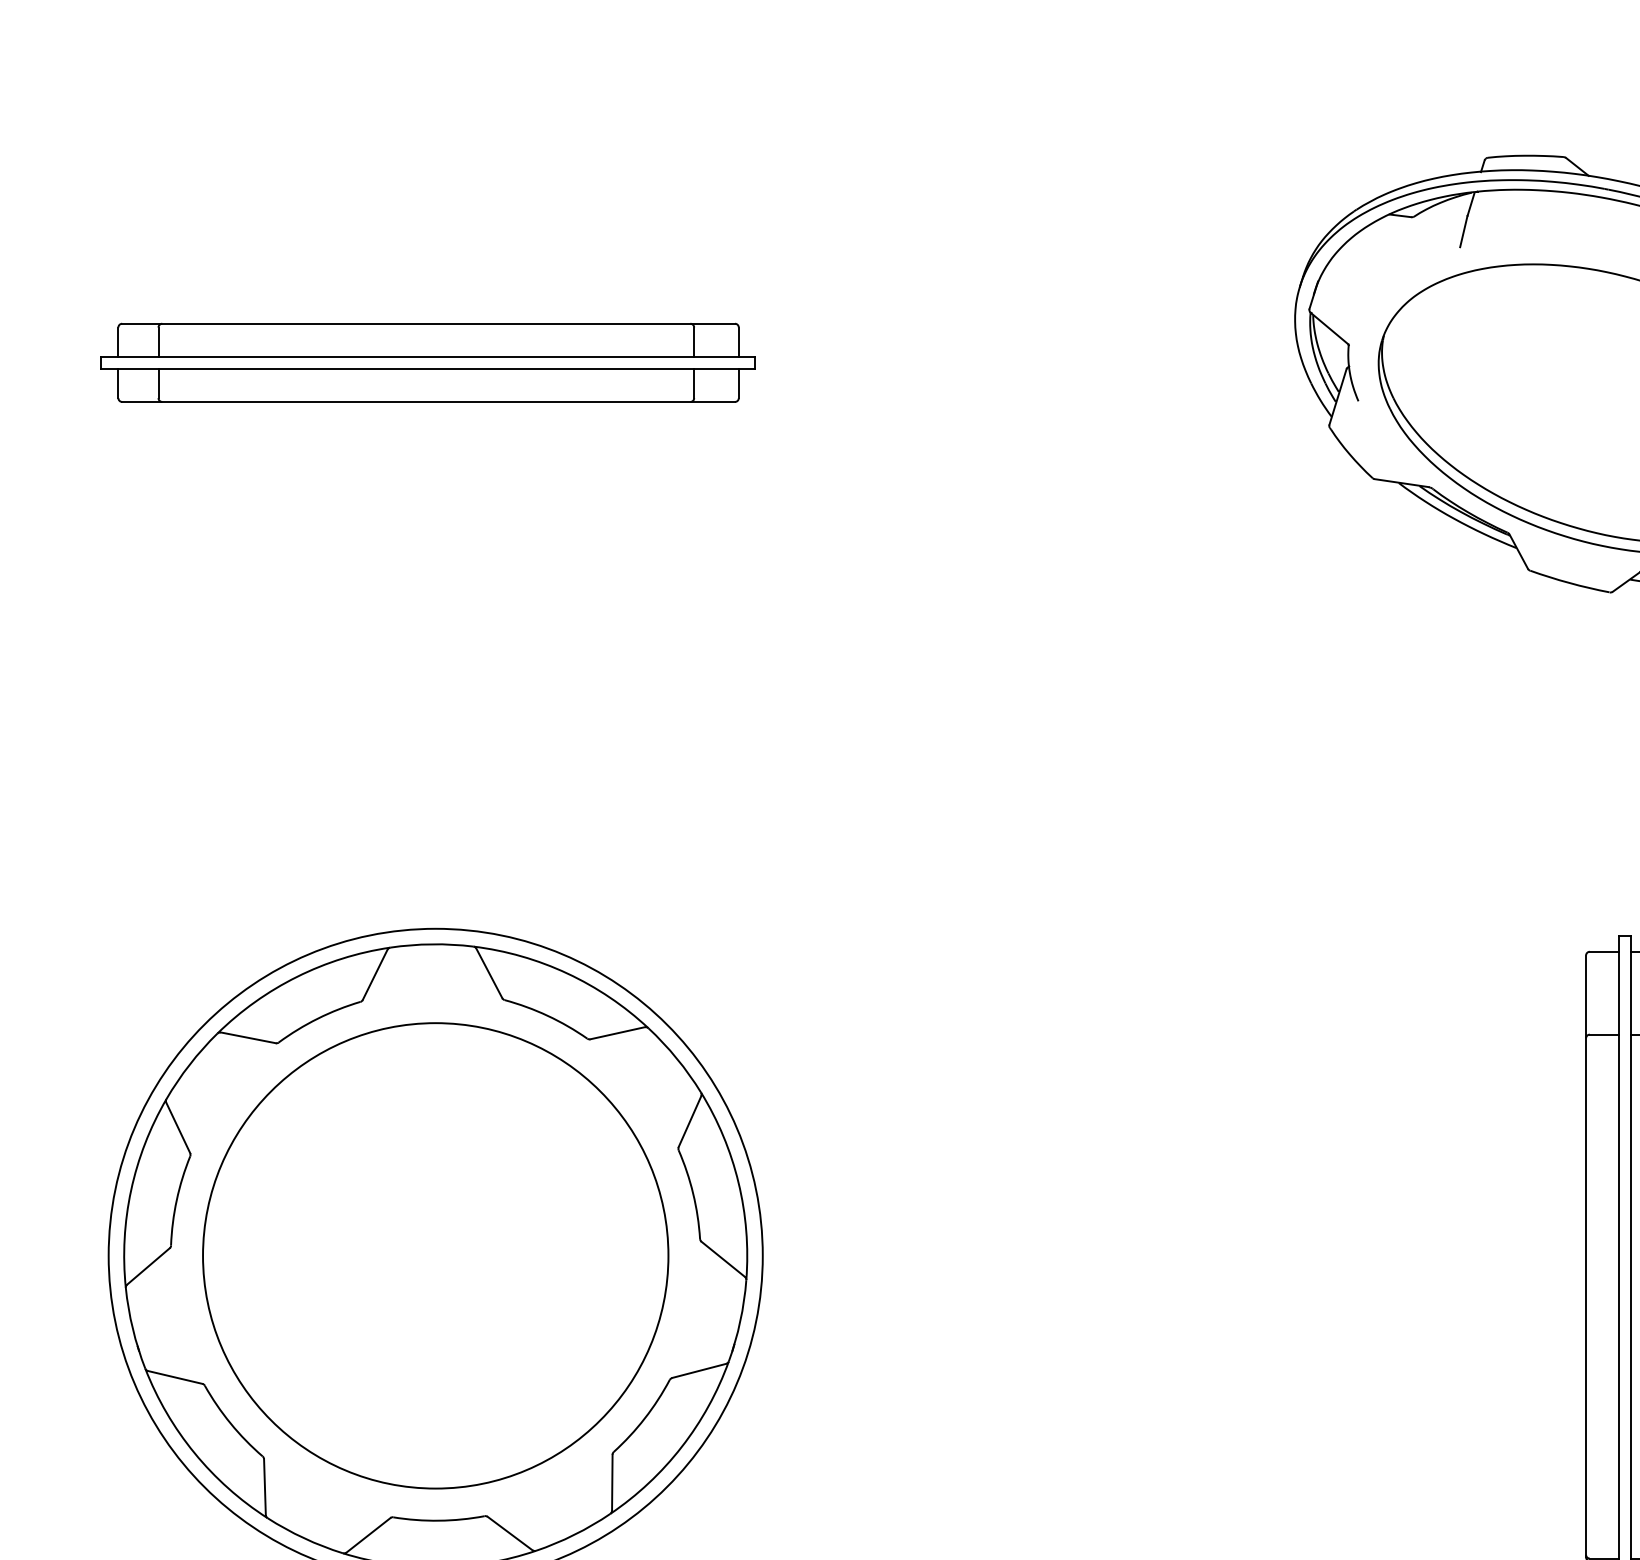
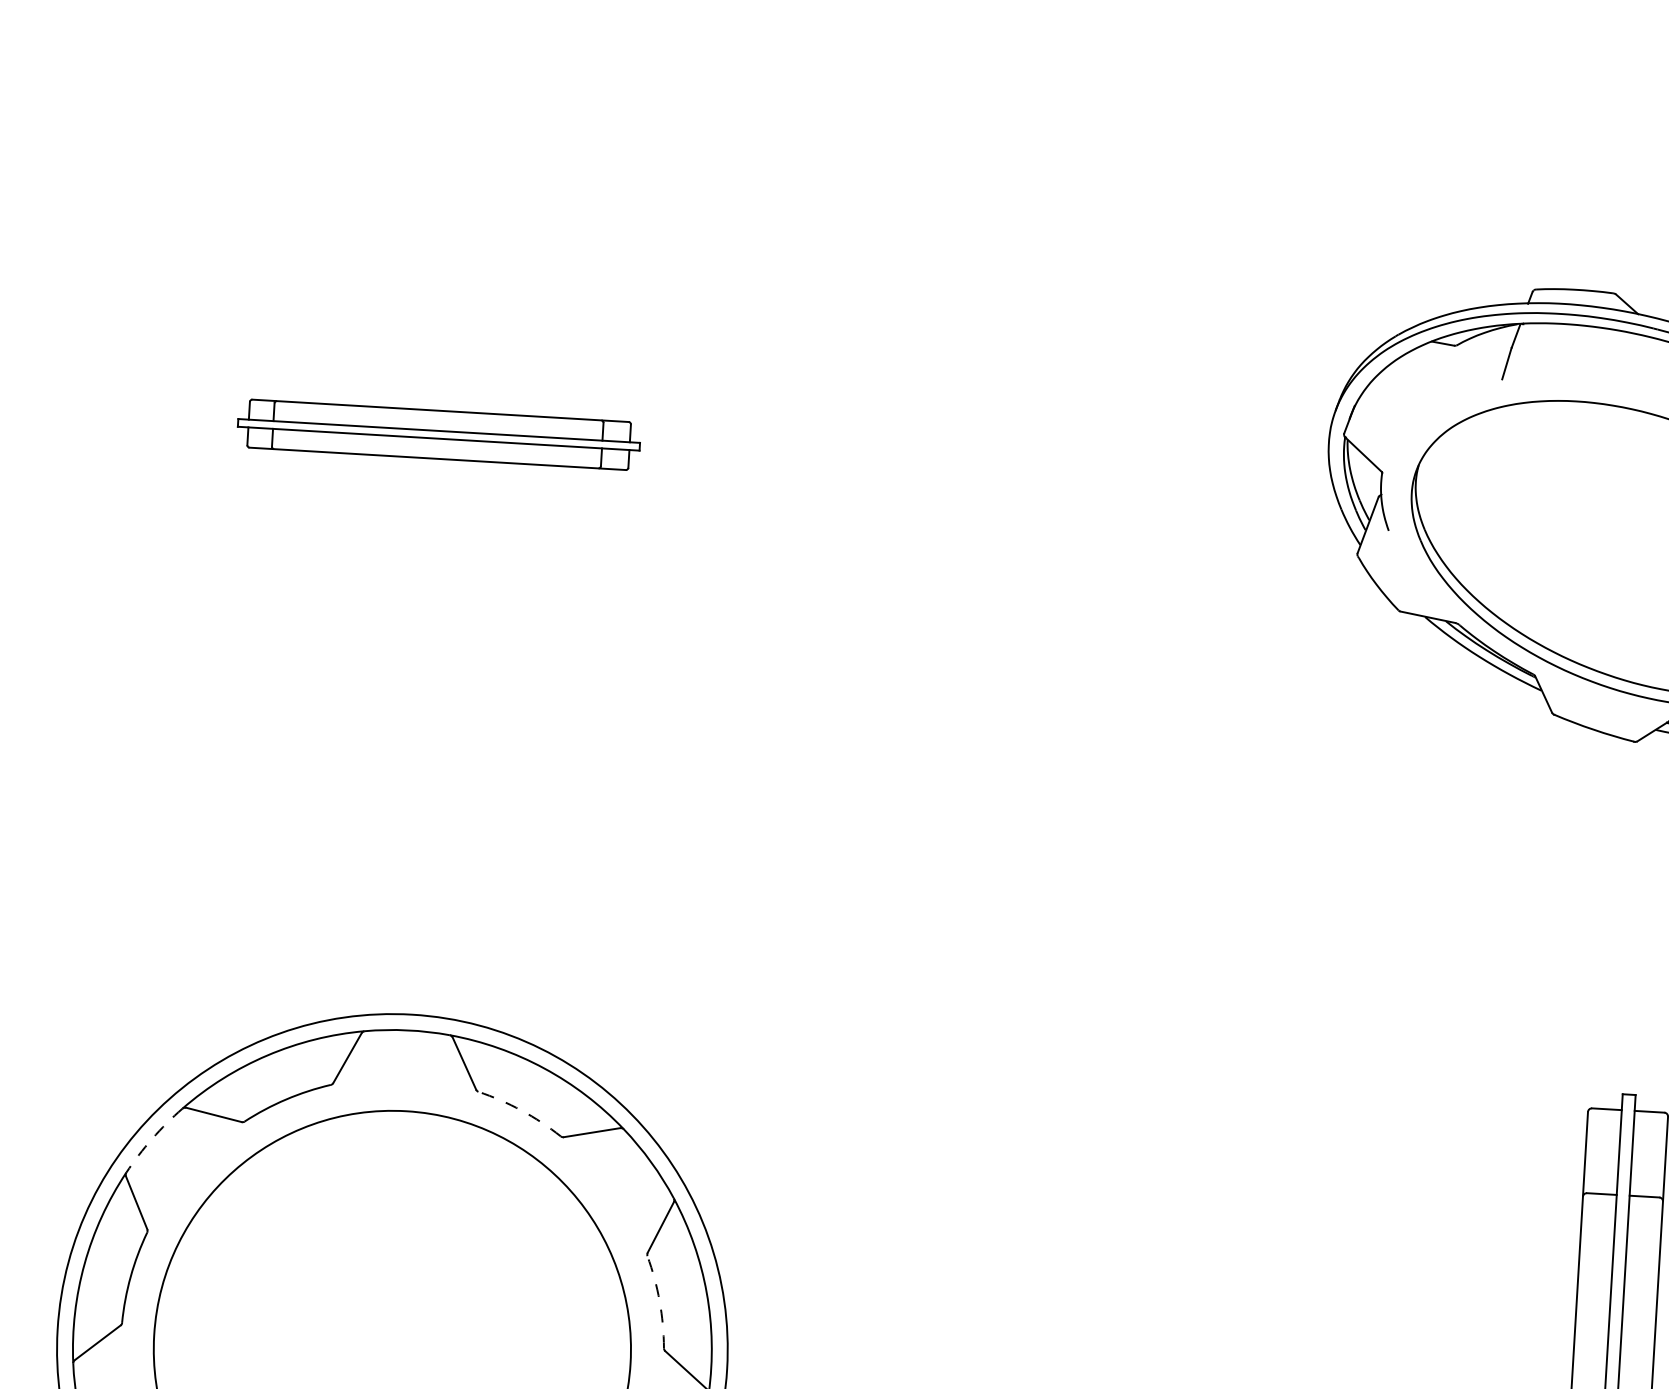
part: (427, 362) -> (438, 434), size x0.6
arc: (547, 1015) -> (521, 1110), solid -> dashed
arc: (189, 1064) -> (152, 1138), solid -> dashed
arc: (693, 1193) -> (660, 1301), solid -> dashed

